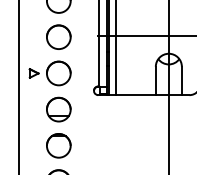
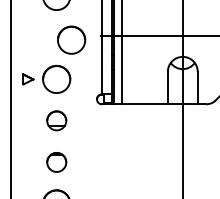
circle: (58, 36) -> (71, 39), moved
part: (58, 109) -> (56, 120), size x0.7
circle: (58, 145) -> (56, 162), size x0.7

